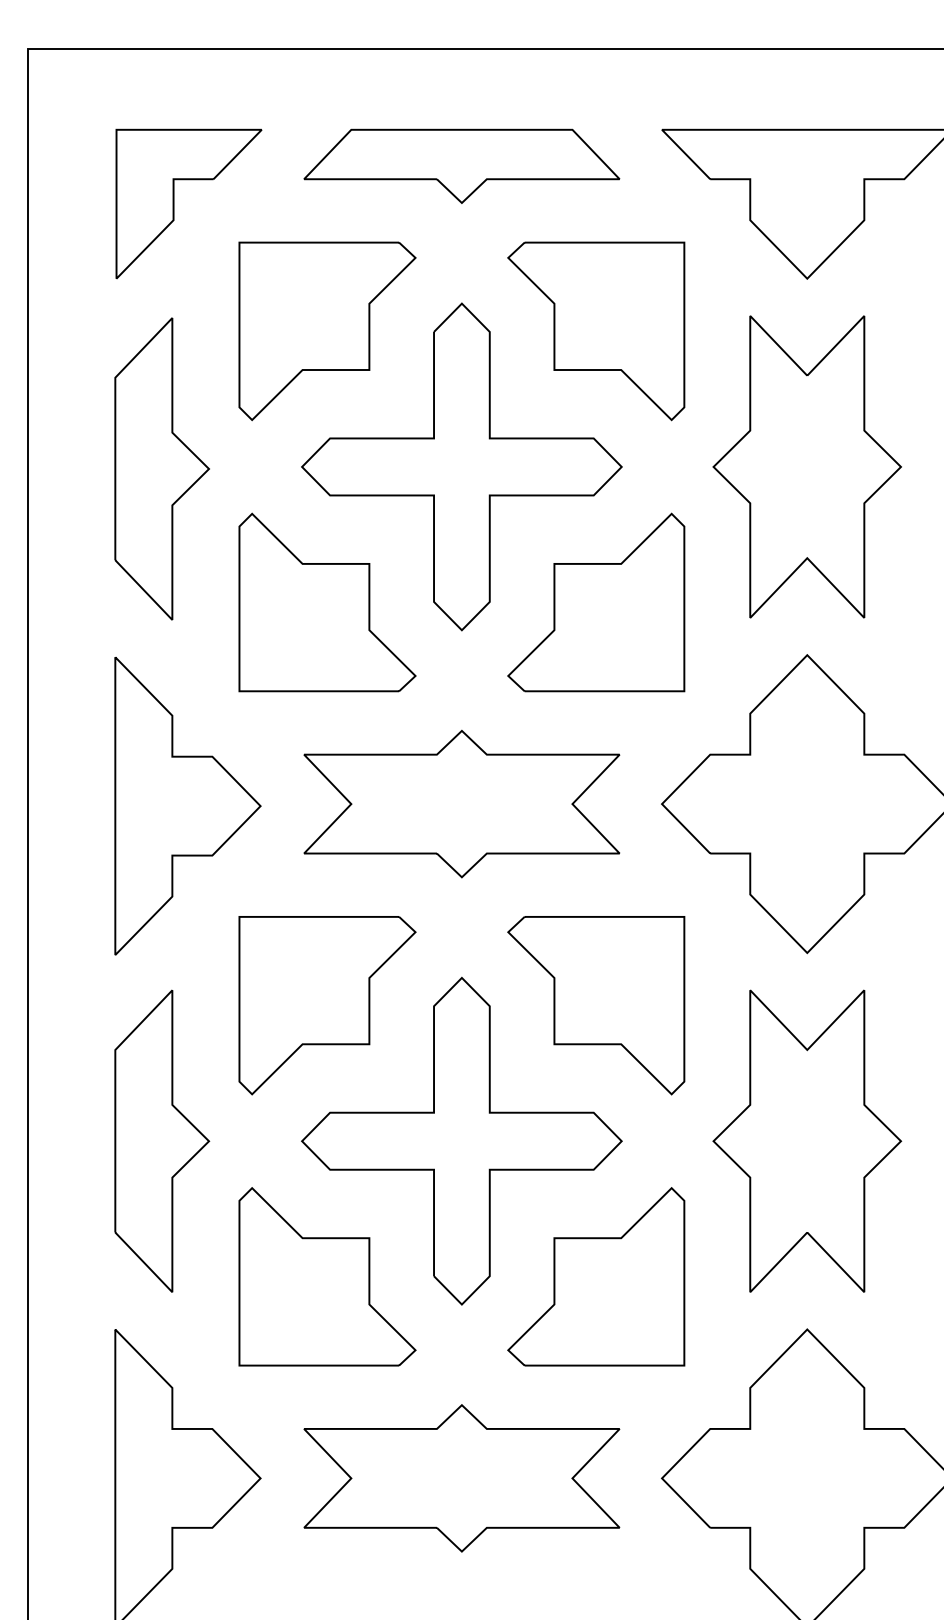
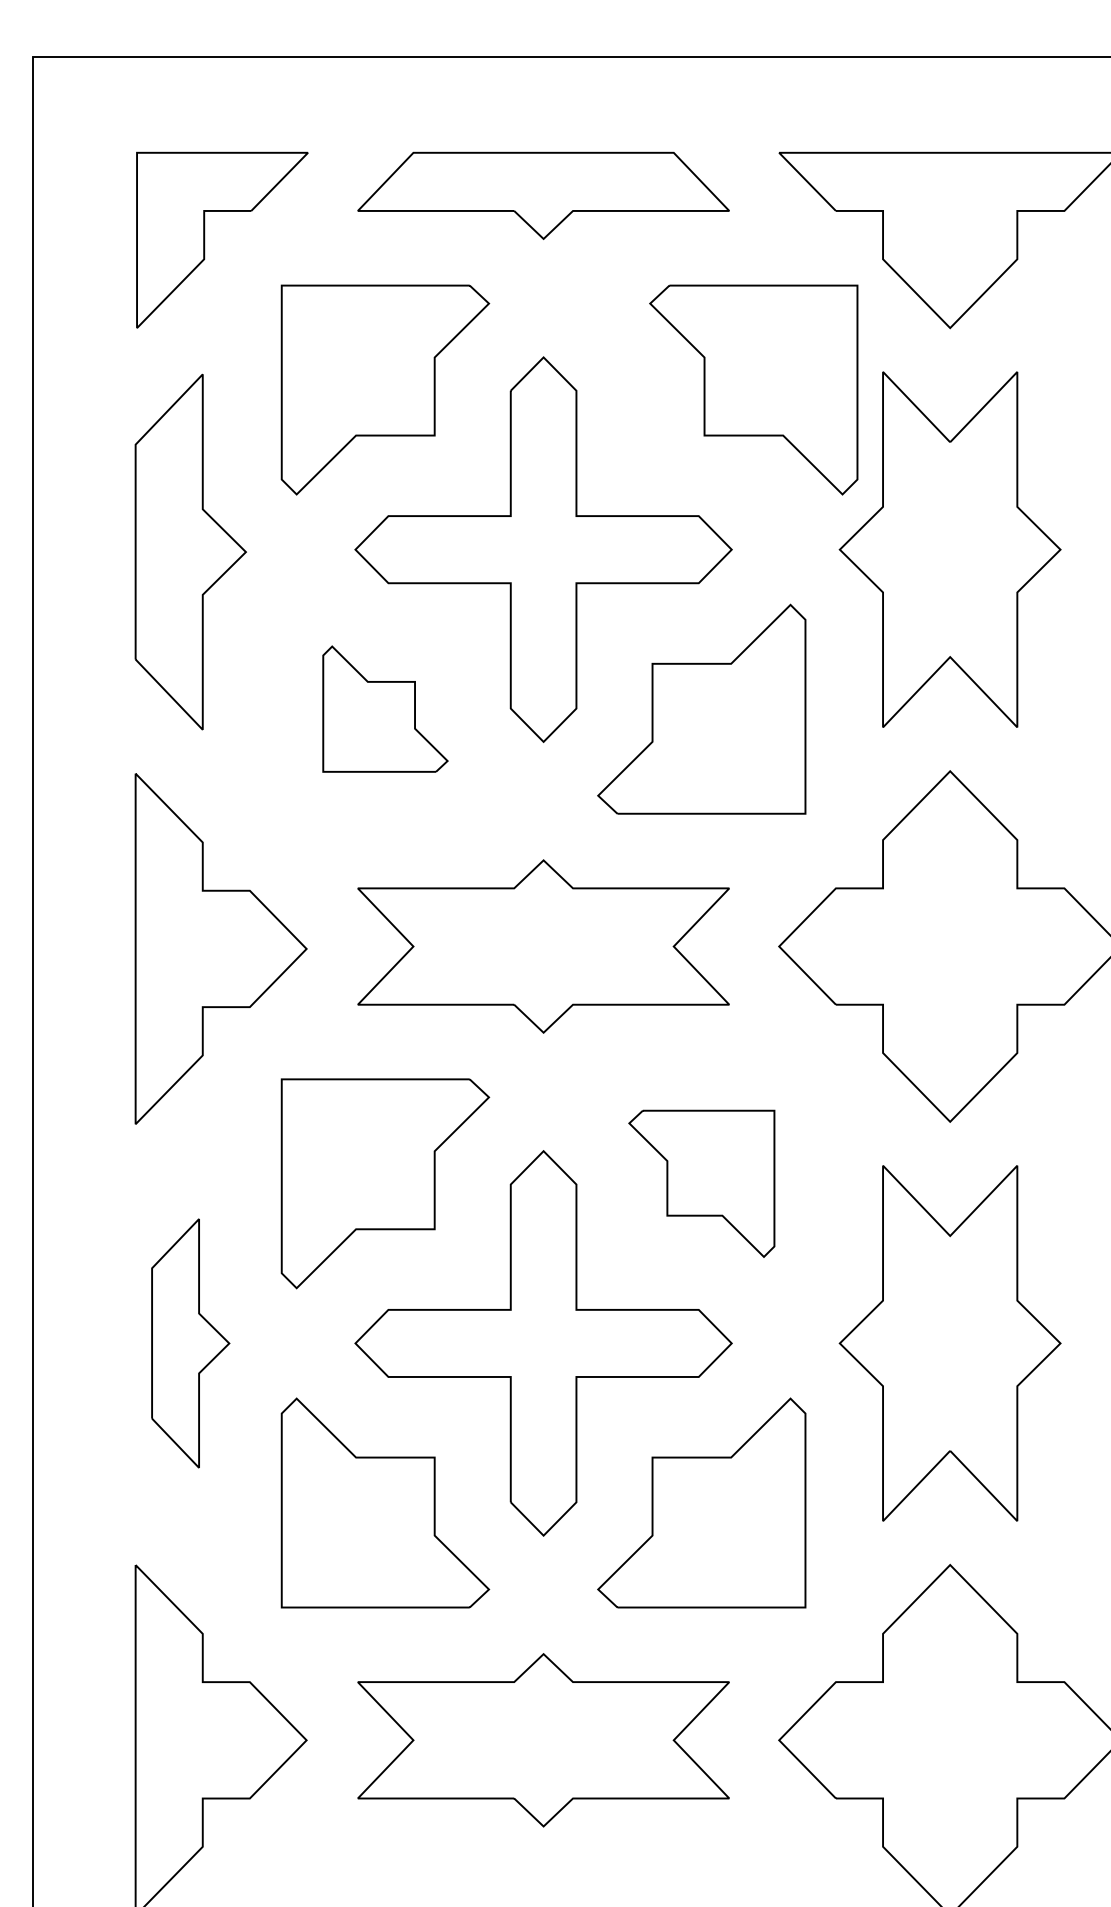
part: (596, 330) -> (753, 389), moved
part: (327, 601) -> (385, 708), size x0.6
part: (596, 1005) -> (701, 1183), size x0.7
part: (161, 1141) -> (190, 1343), size x0.7

